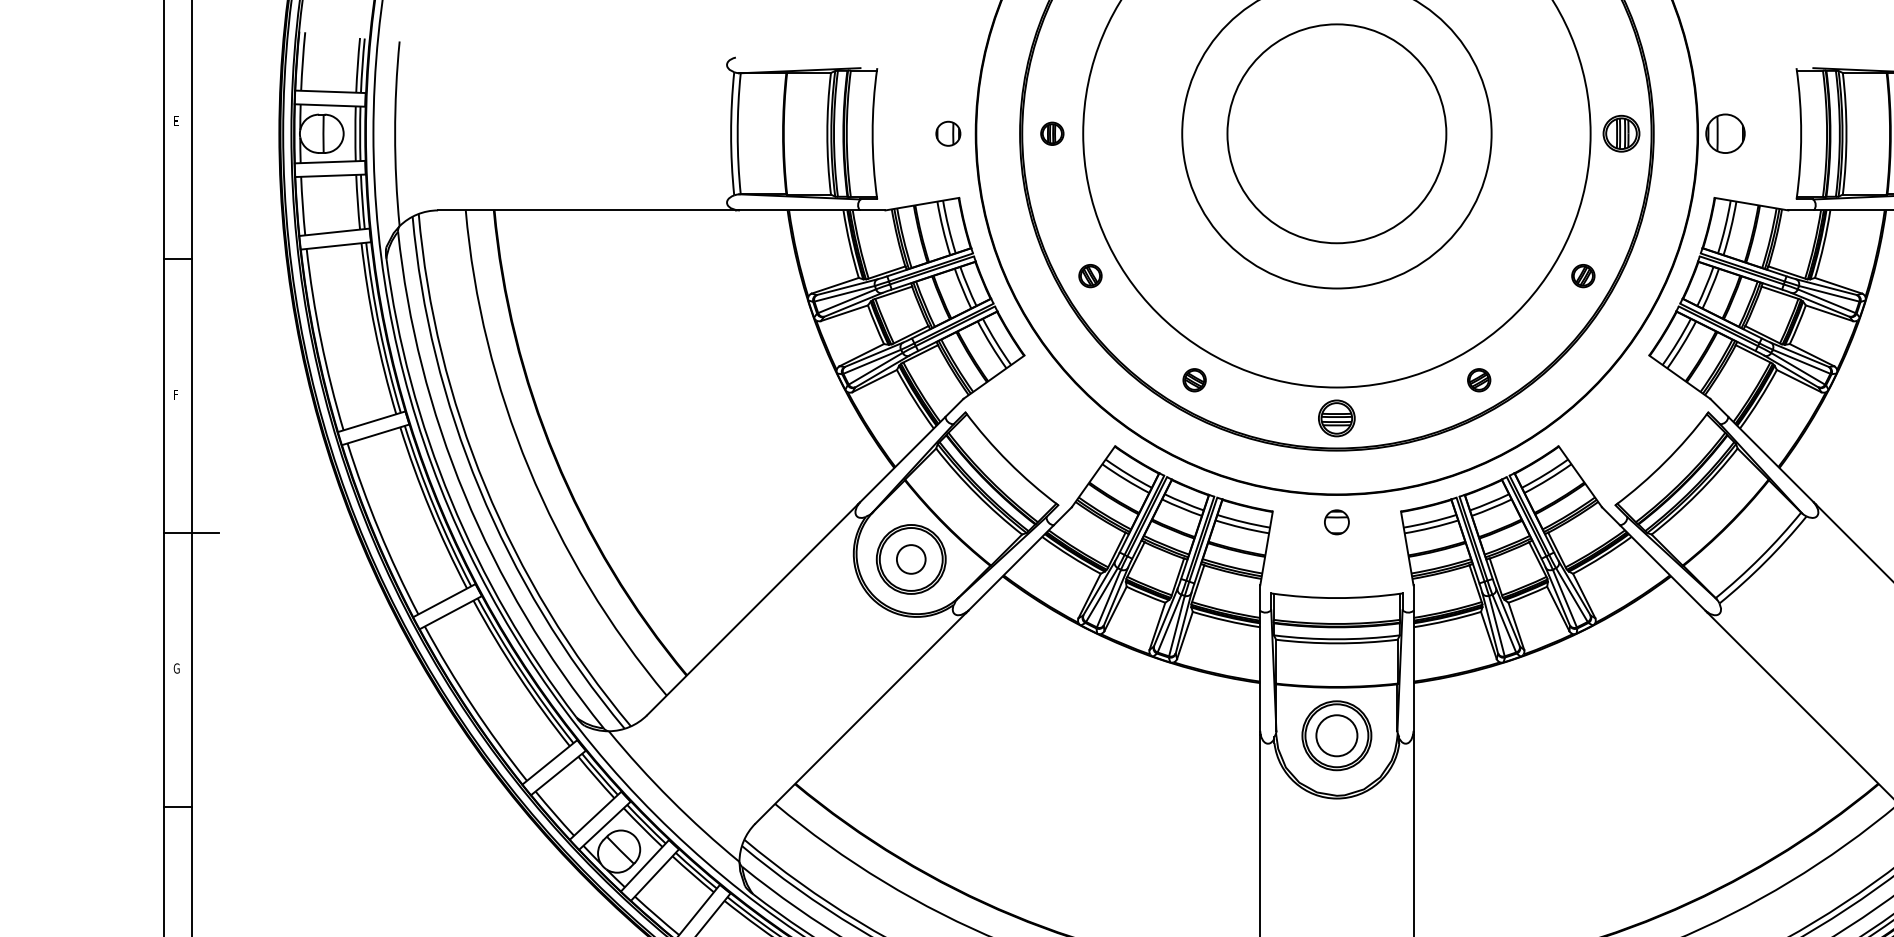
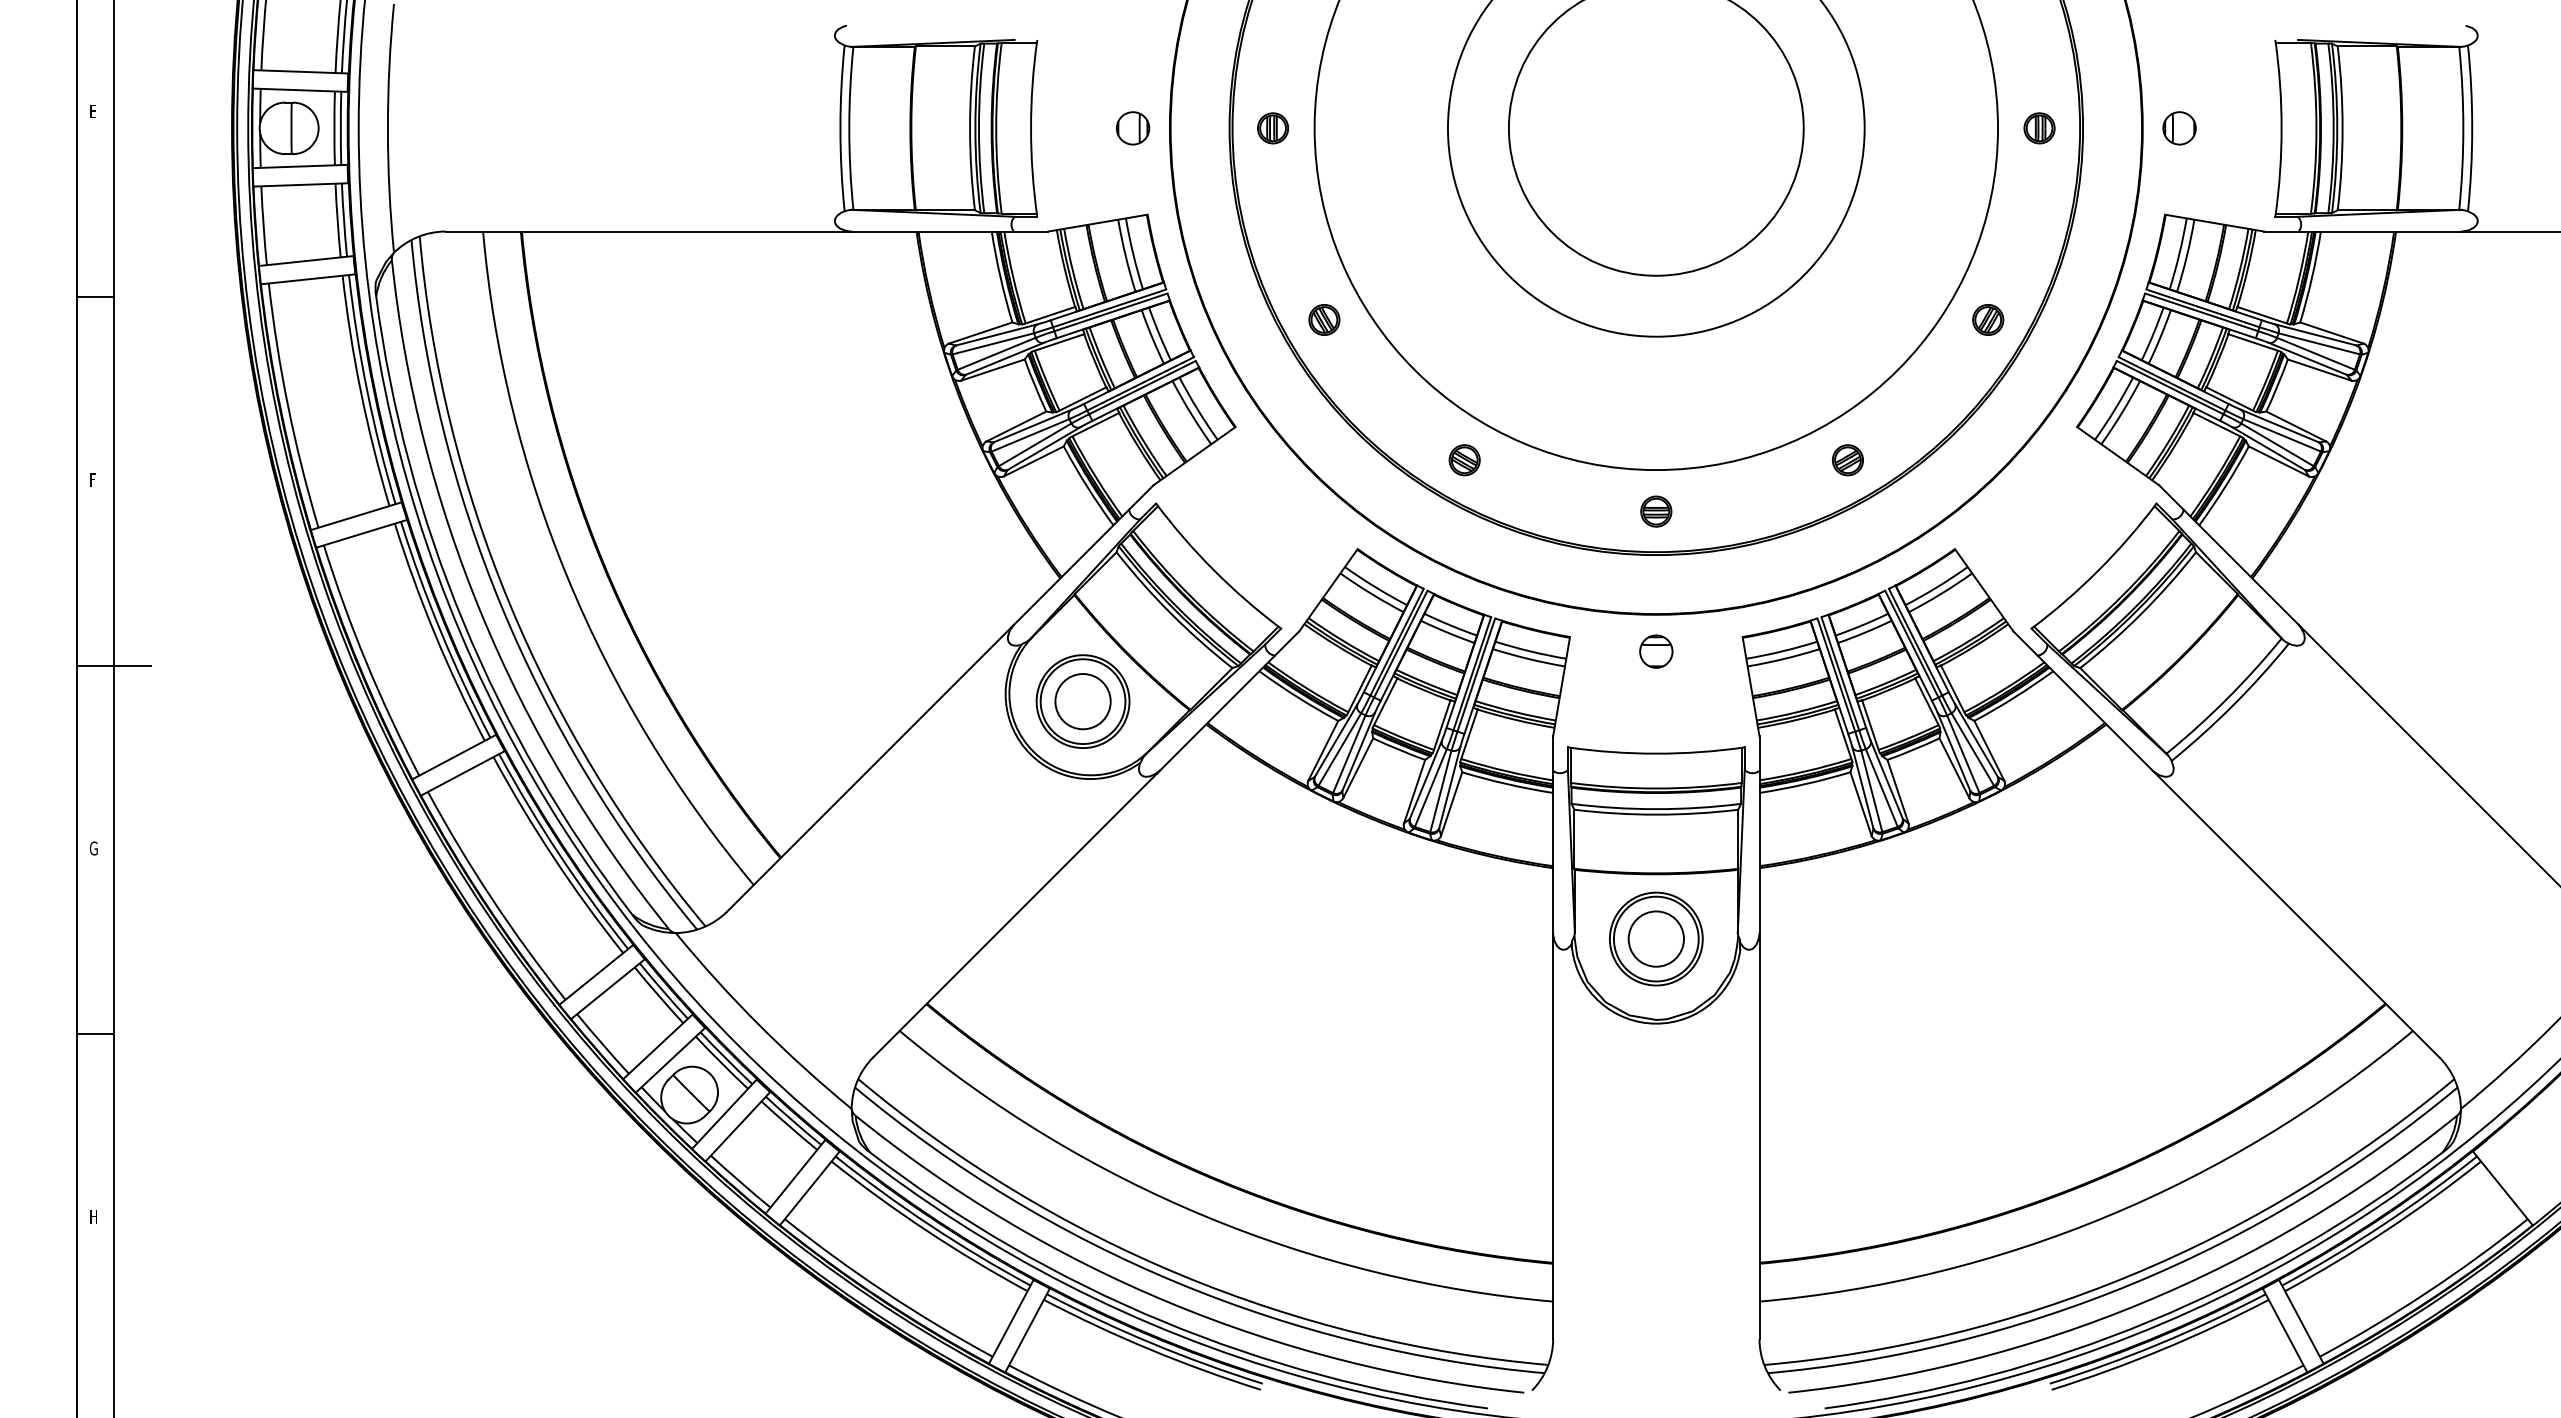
part: (1621, 133) -> (2039, 128), size x0.62
part: (1725, 133) -> (2179, 128), size x0.62
part: (1337, 418) -> (1656, 511), size x0.62
circle: (910, 559) -> (1082, 701), size x1.43

